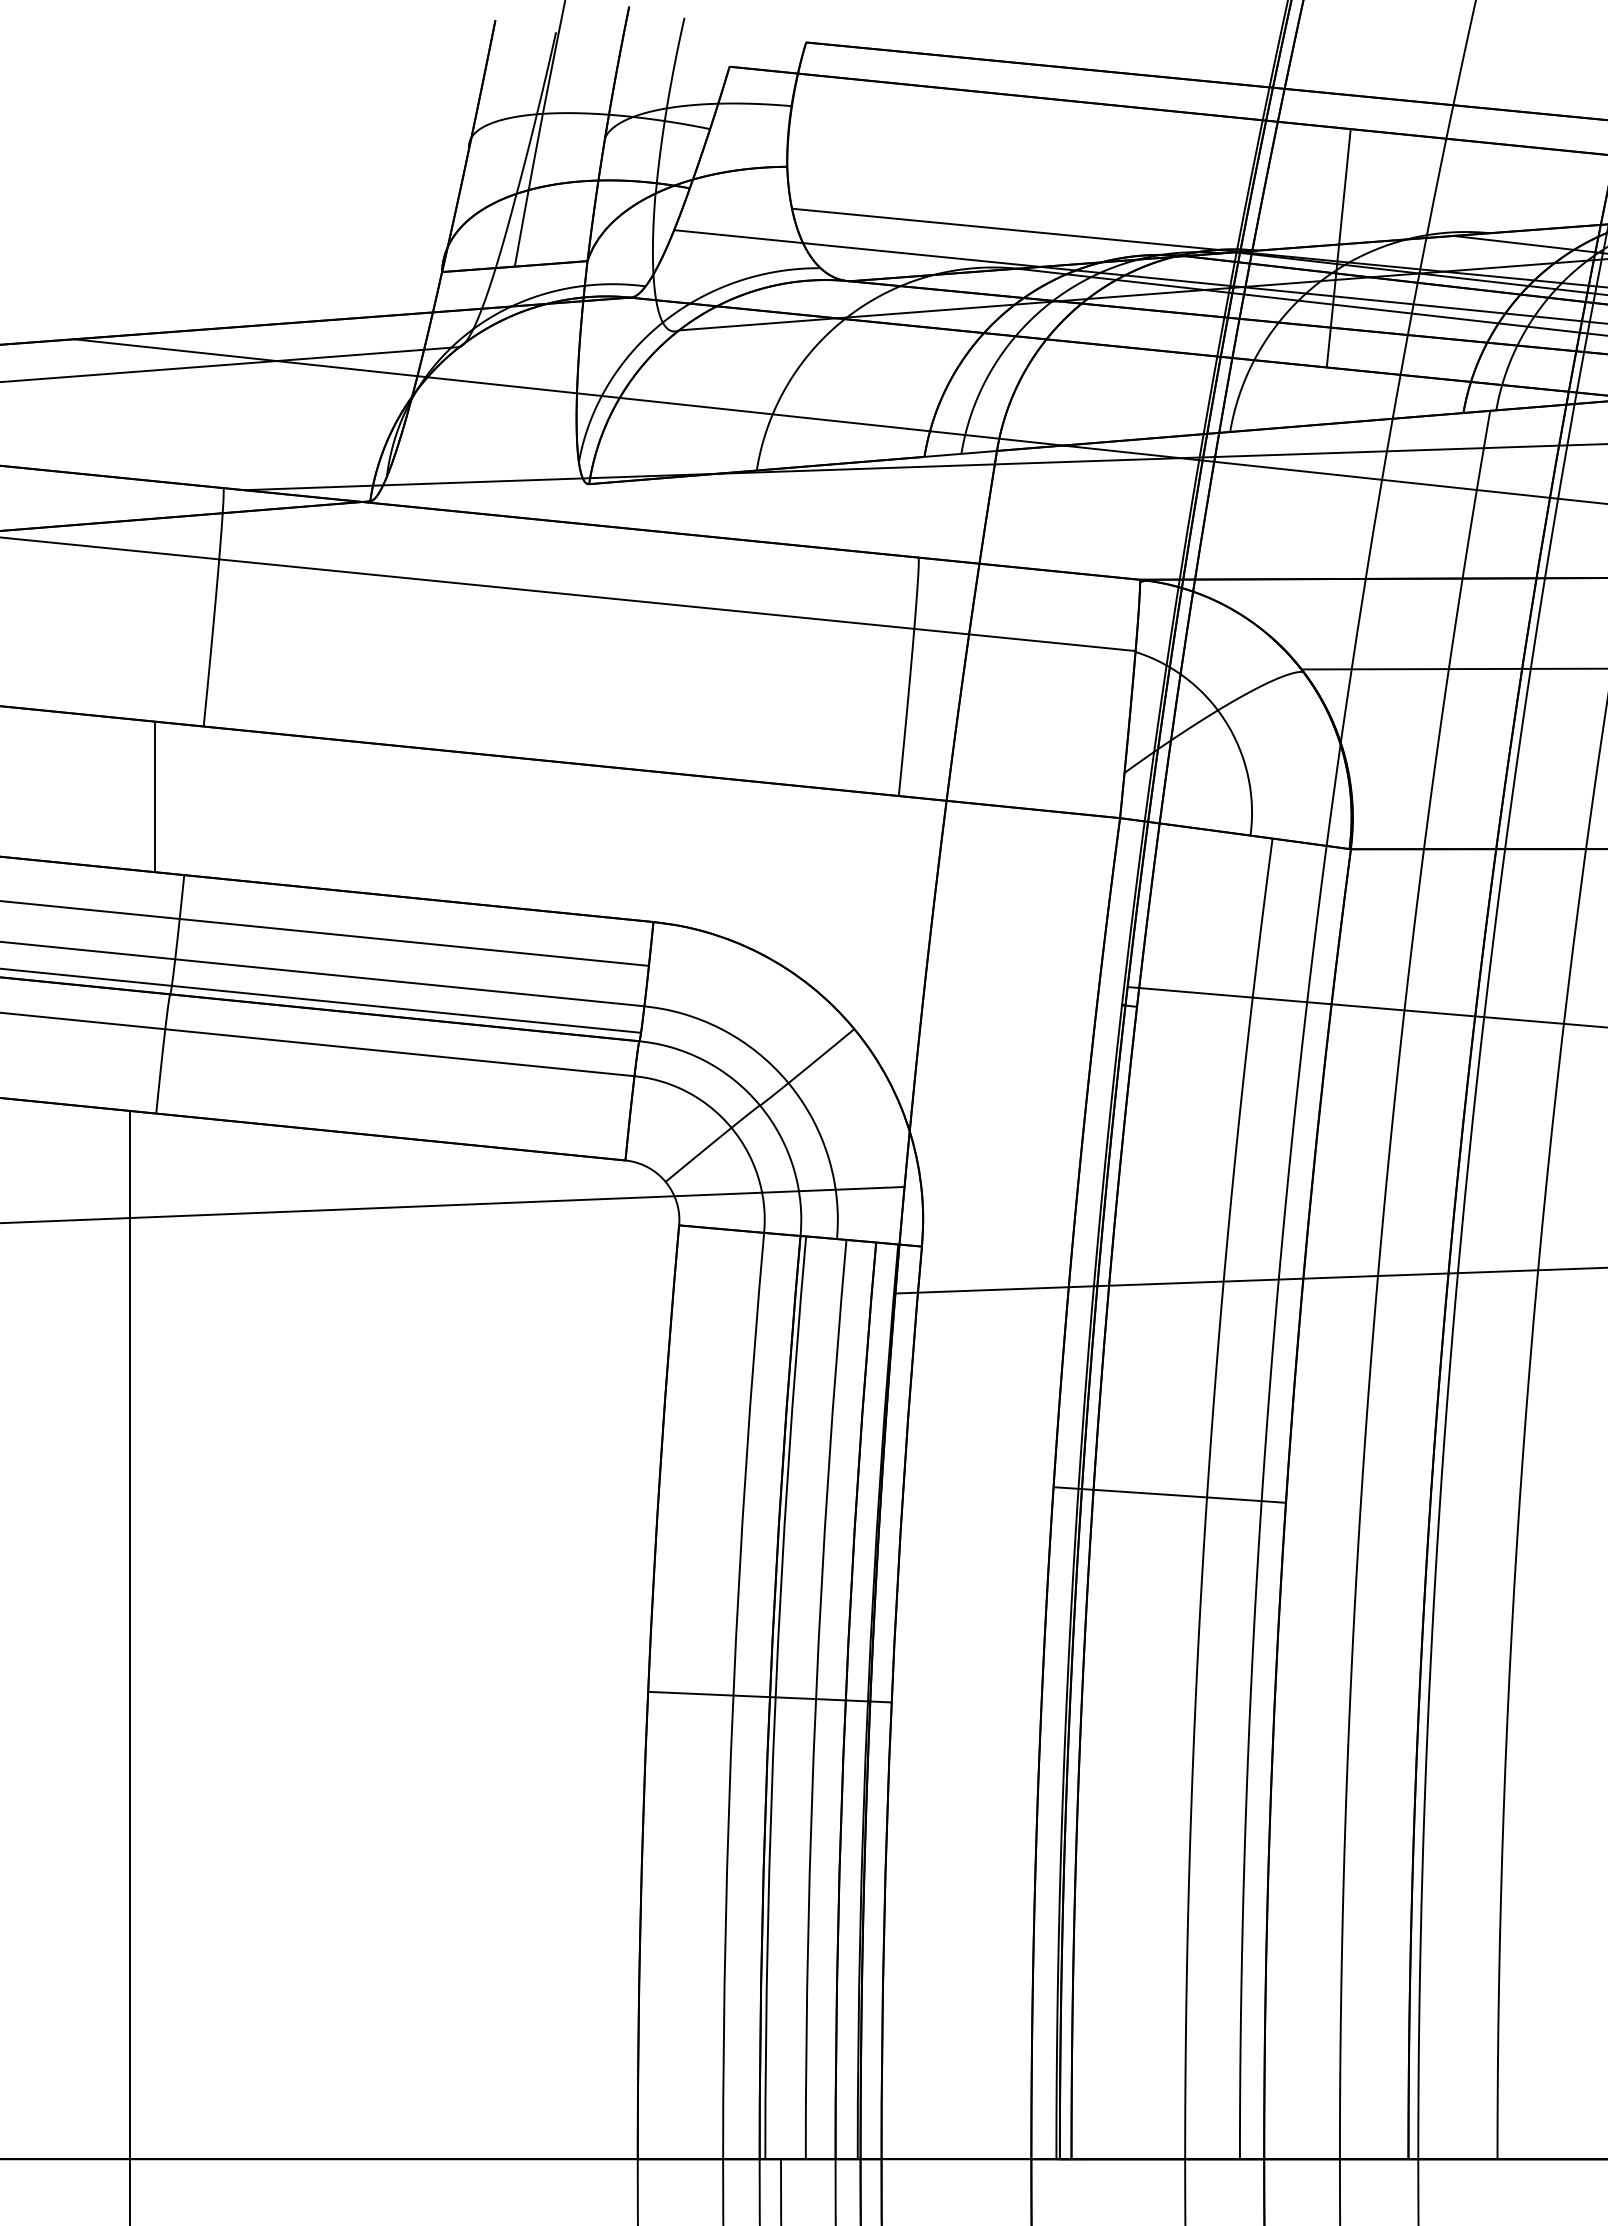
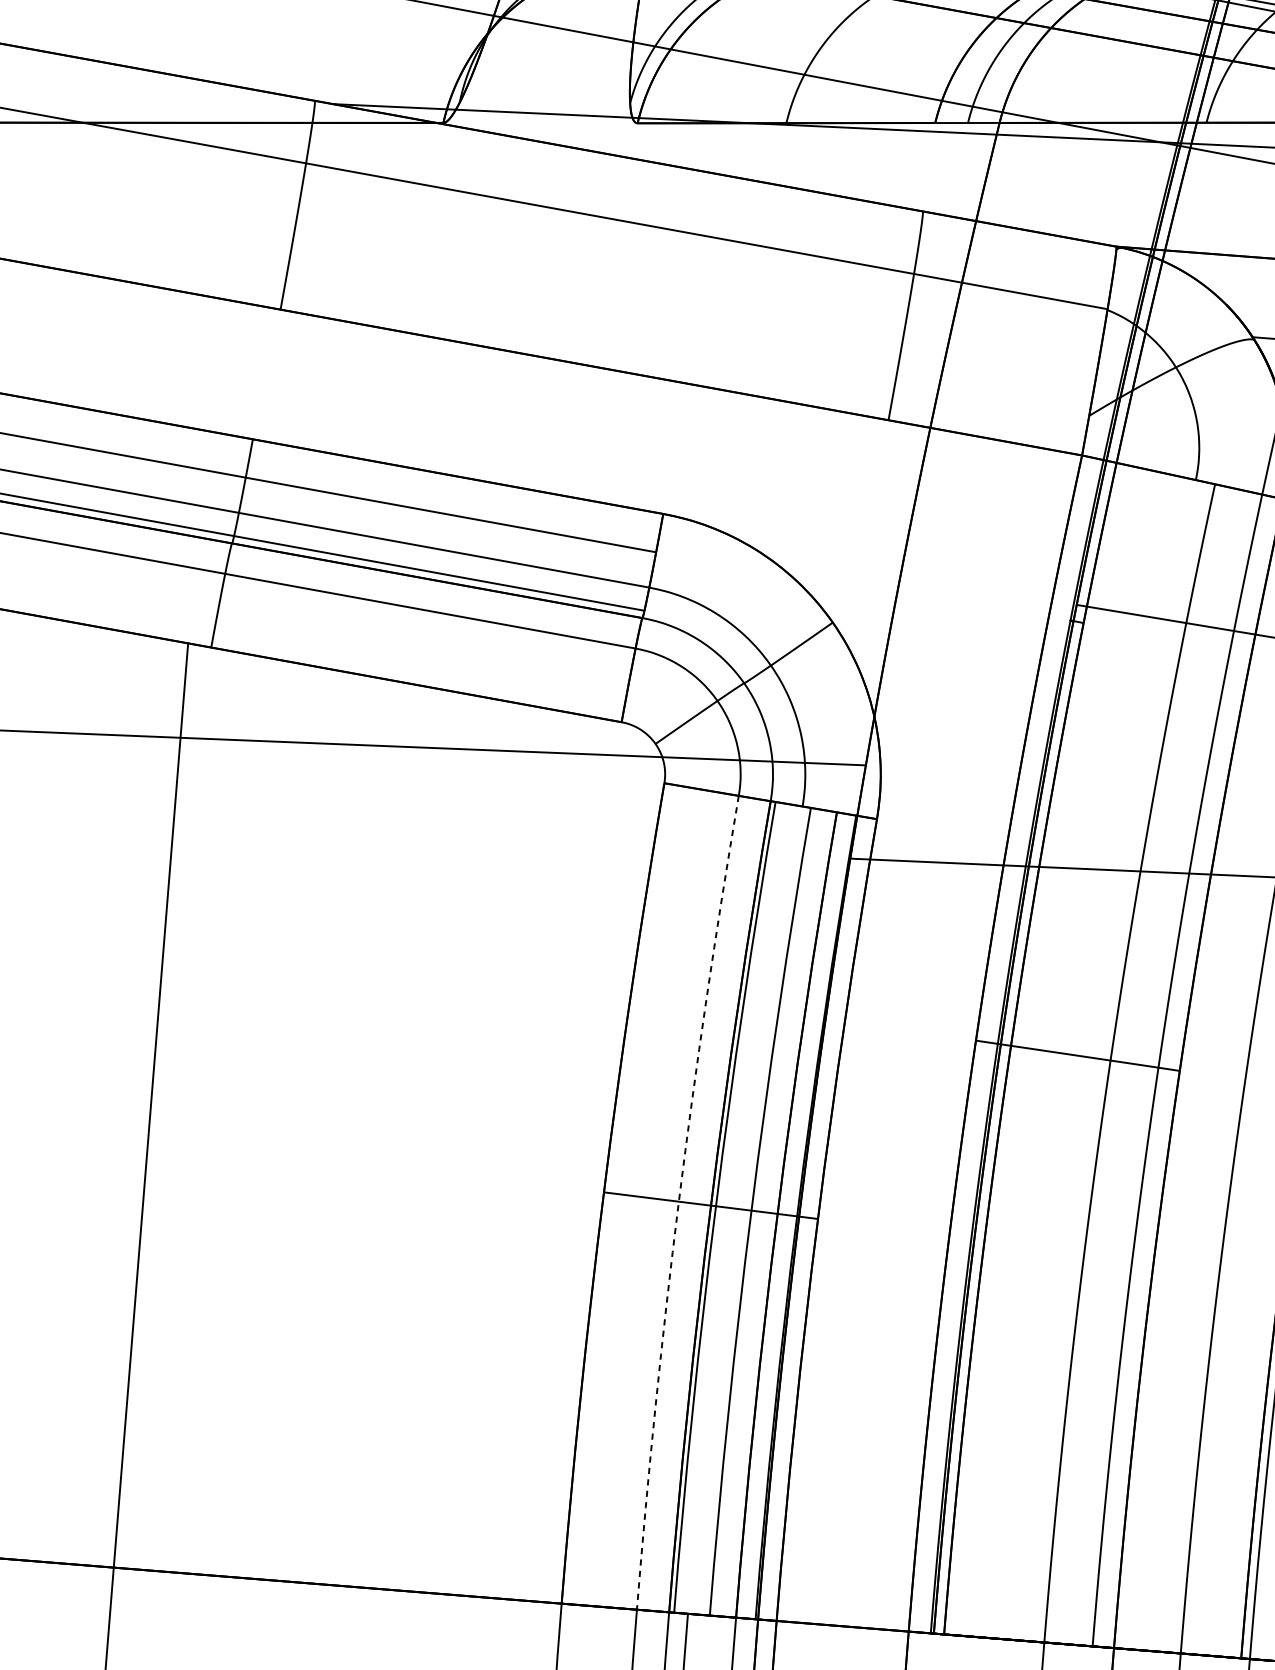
line: (155, 796) -> (233, 367), removed
arc: (733, 1695) -> (678, 1201), solid -> dashed

